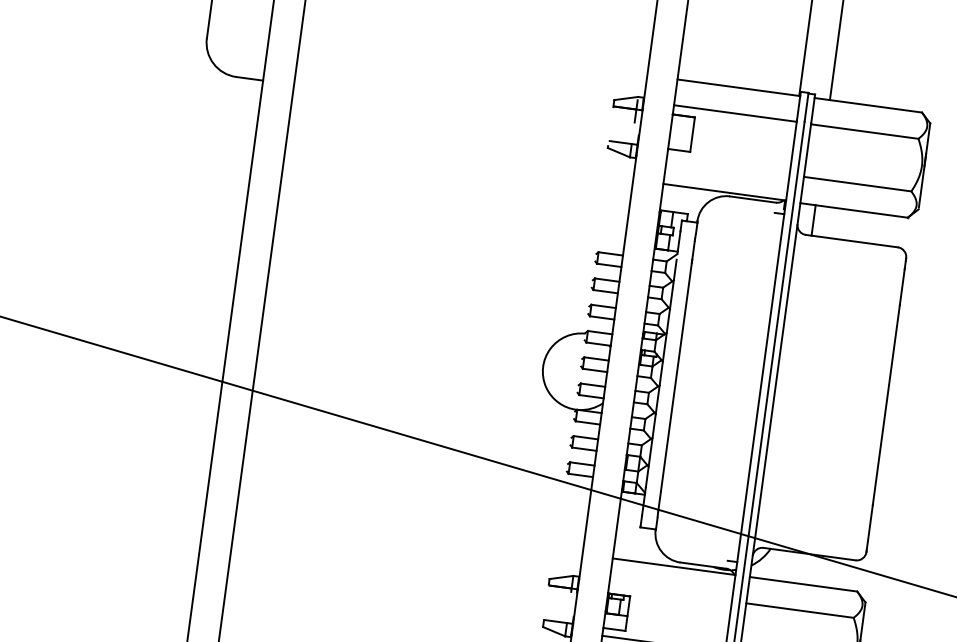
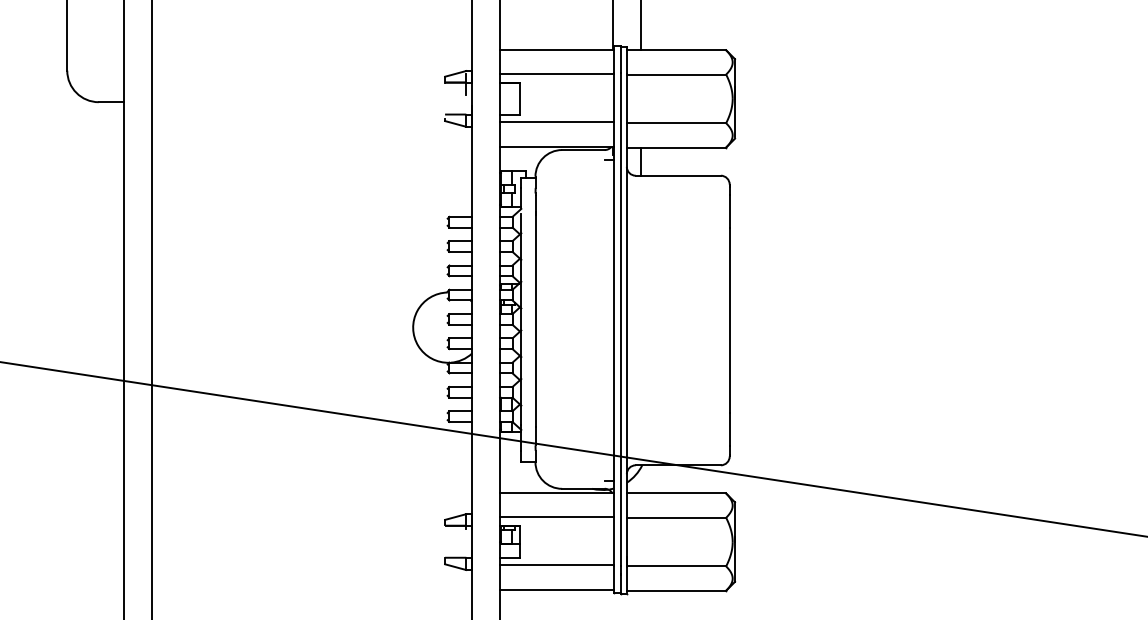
line: (728, 164) -> (556, 121), added
line: (670, 592) -> (556, 517), added

